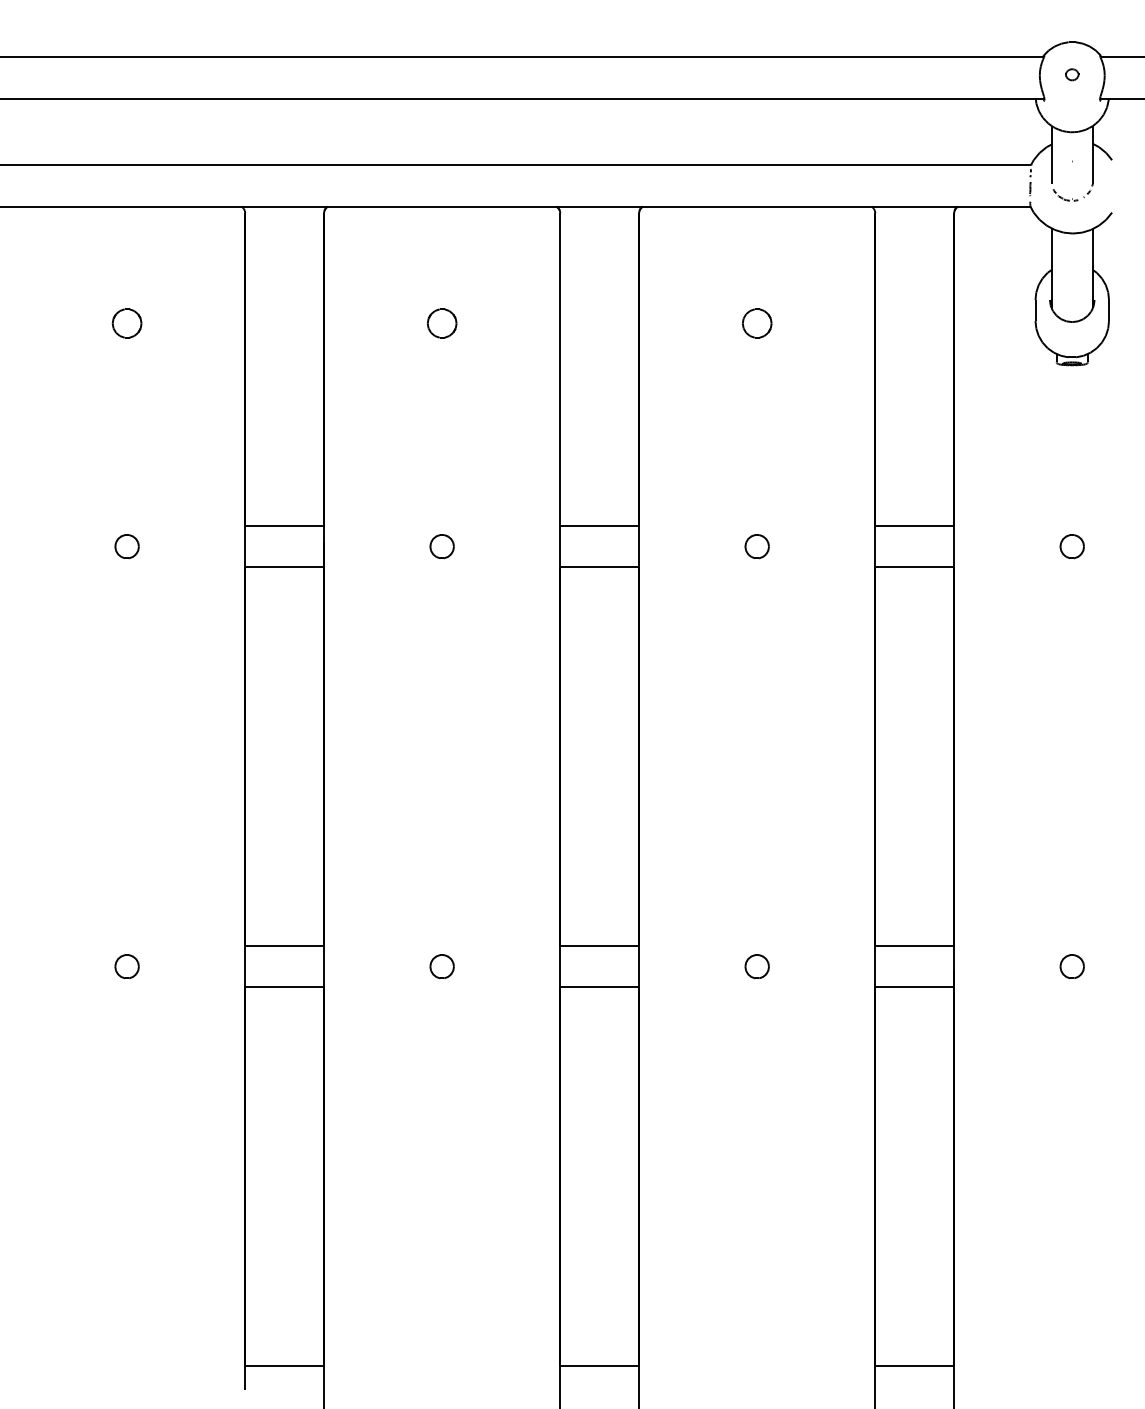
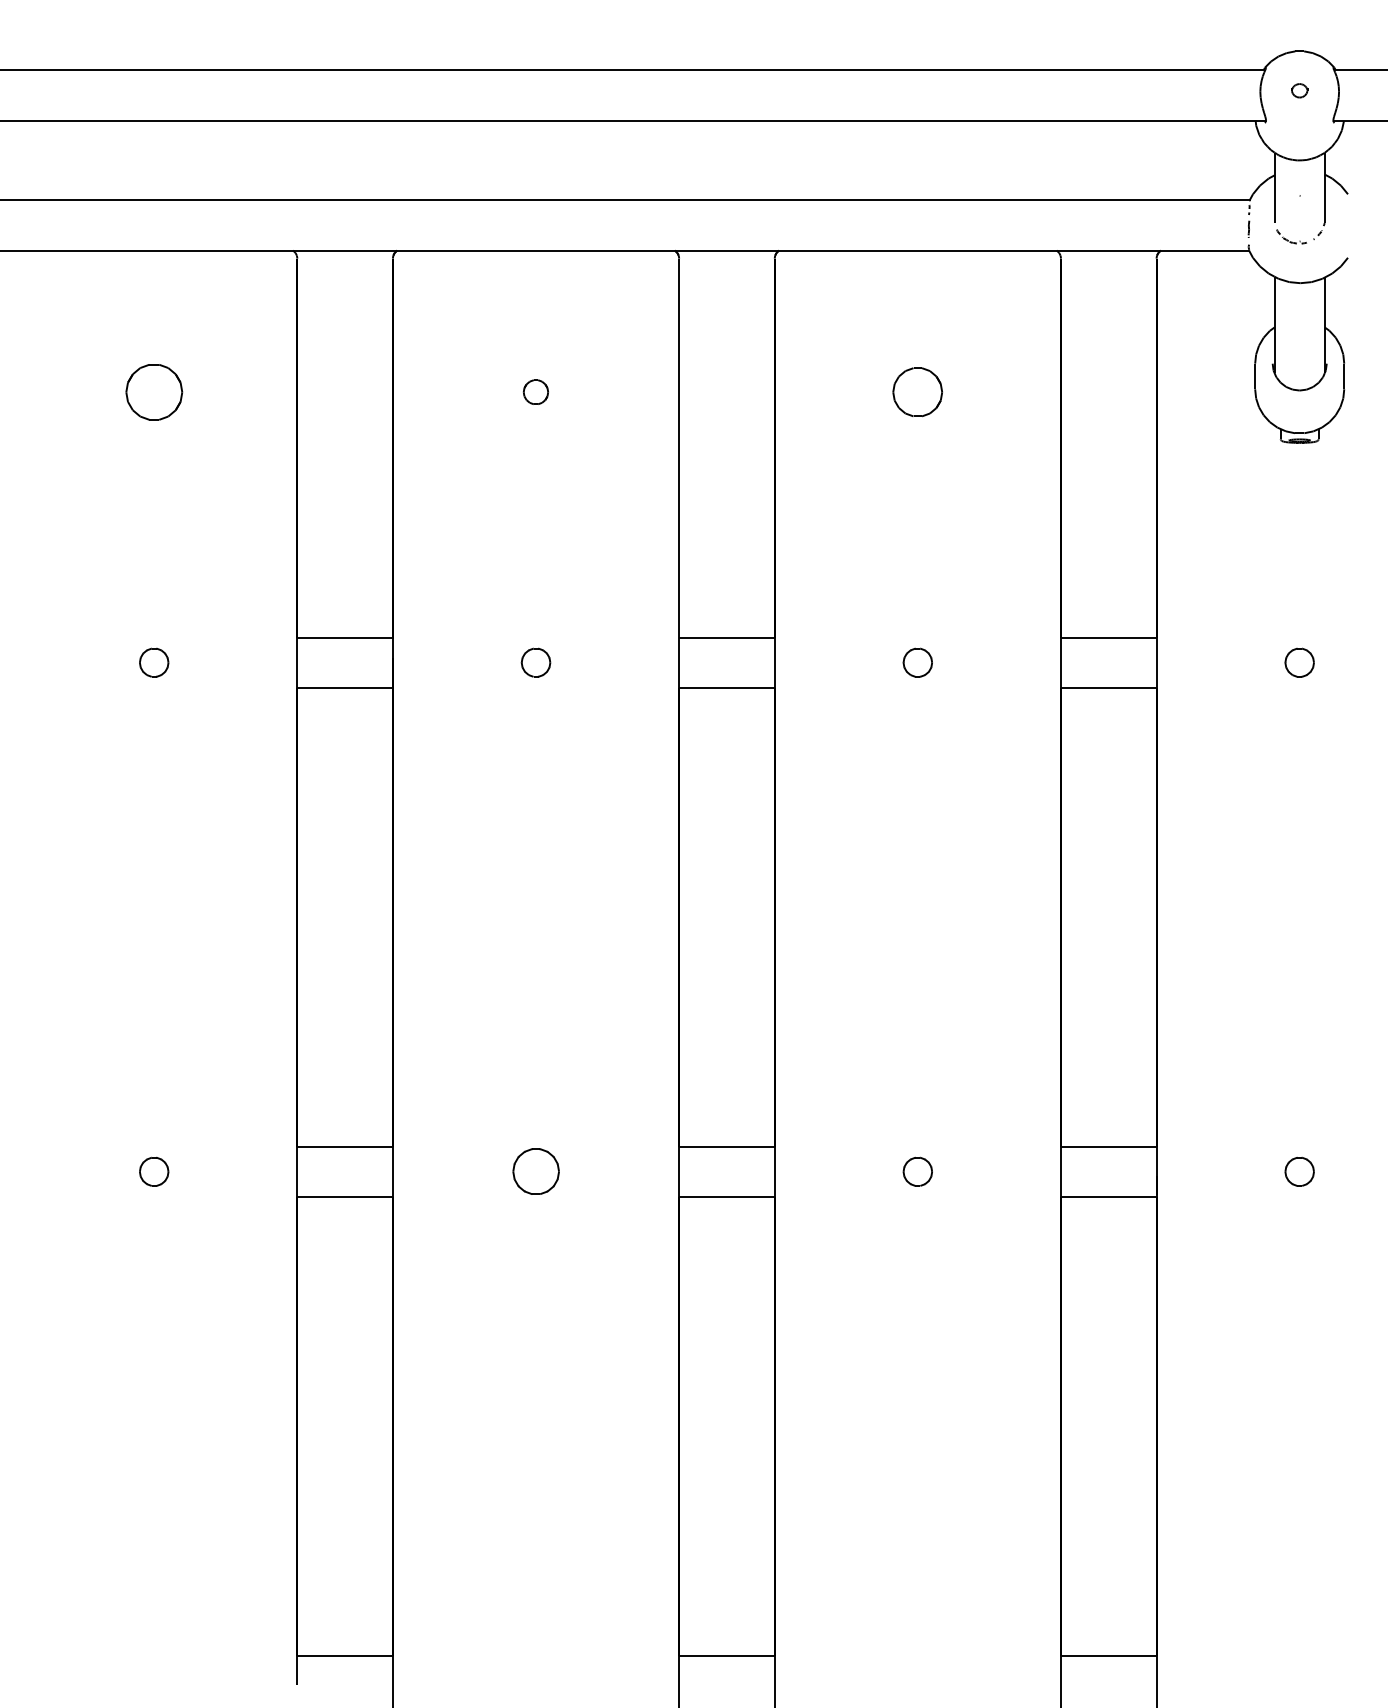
part: (126, 323) -> (153, 392), size x1.6
part: (441, 323) -> (535, 392), size x0.7
part: (757, 323) -> (918, 392), size x1.4
part: (441, 966) -> (535, 1171), size x1.6

